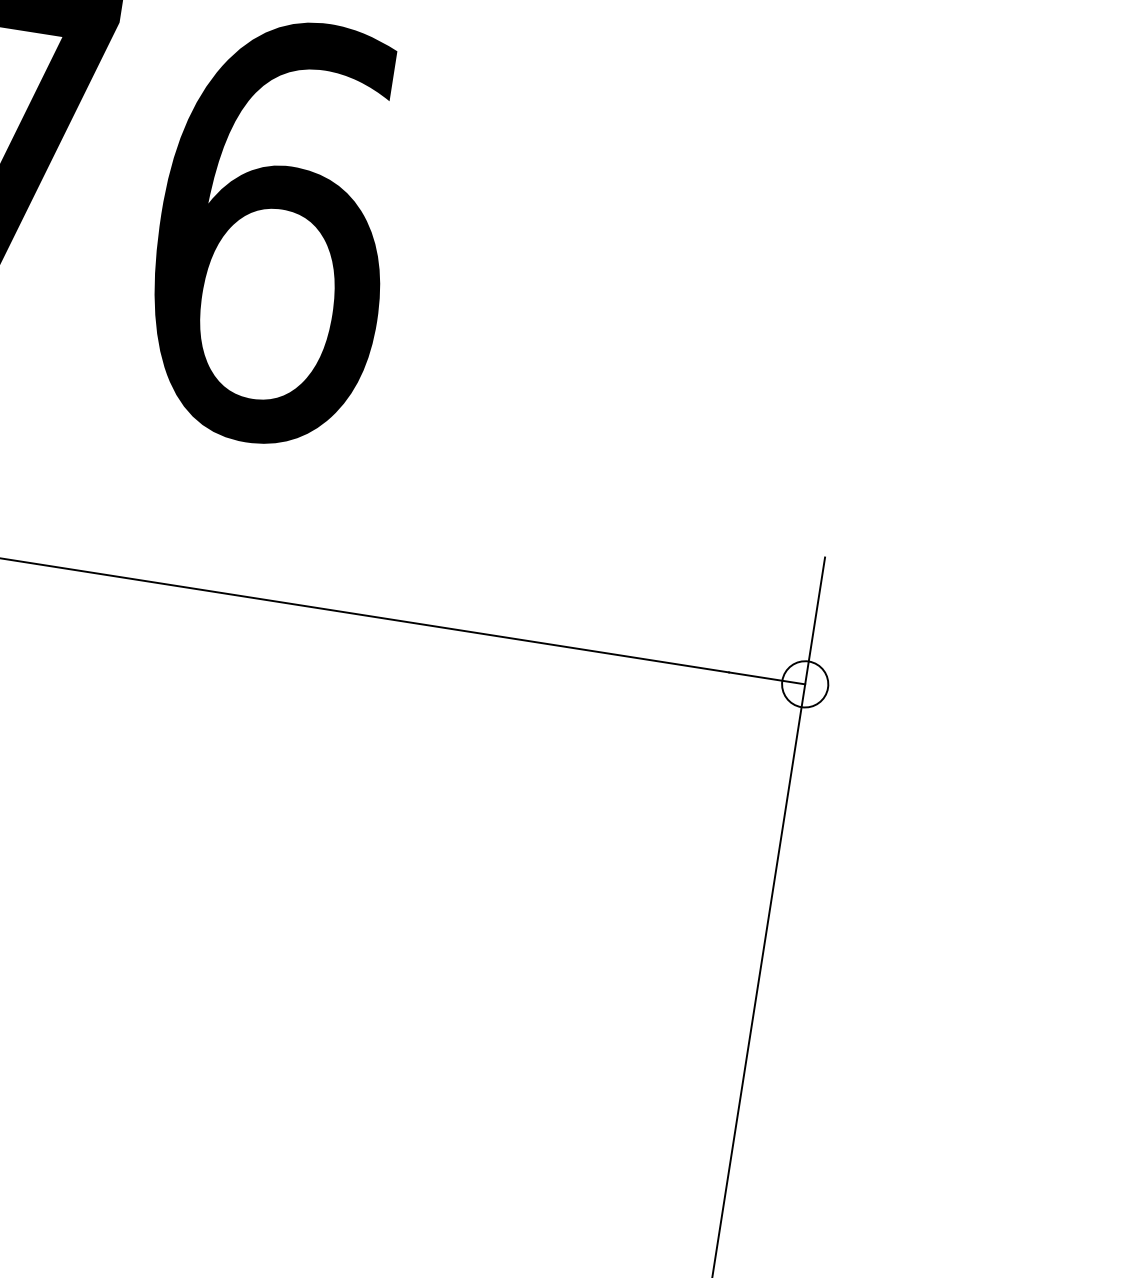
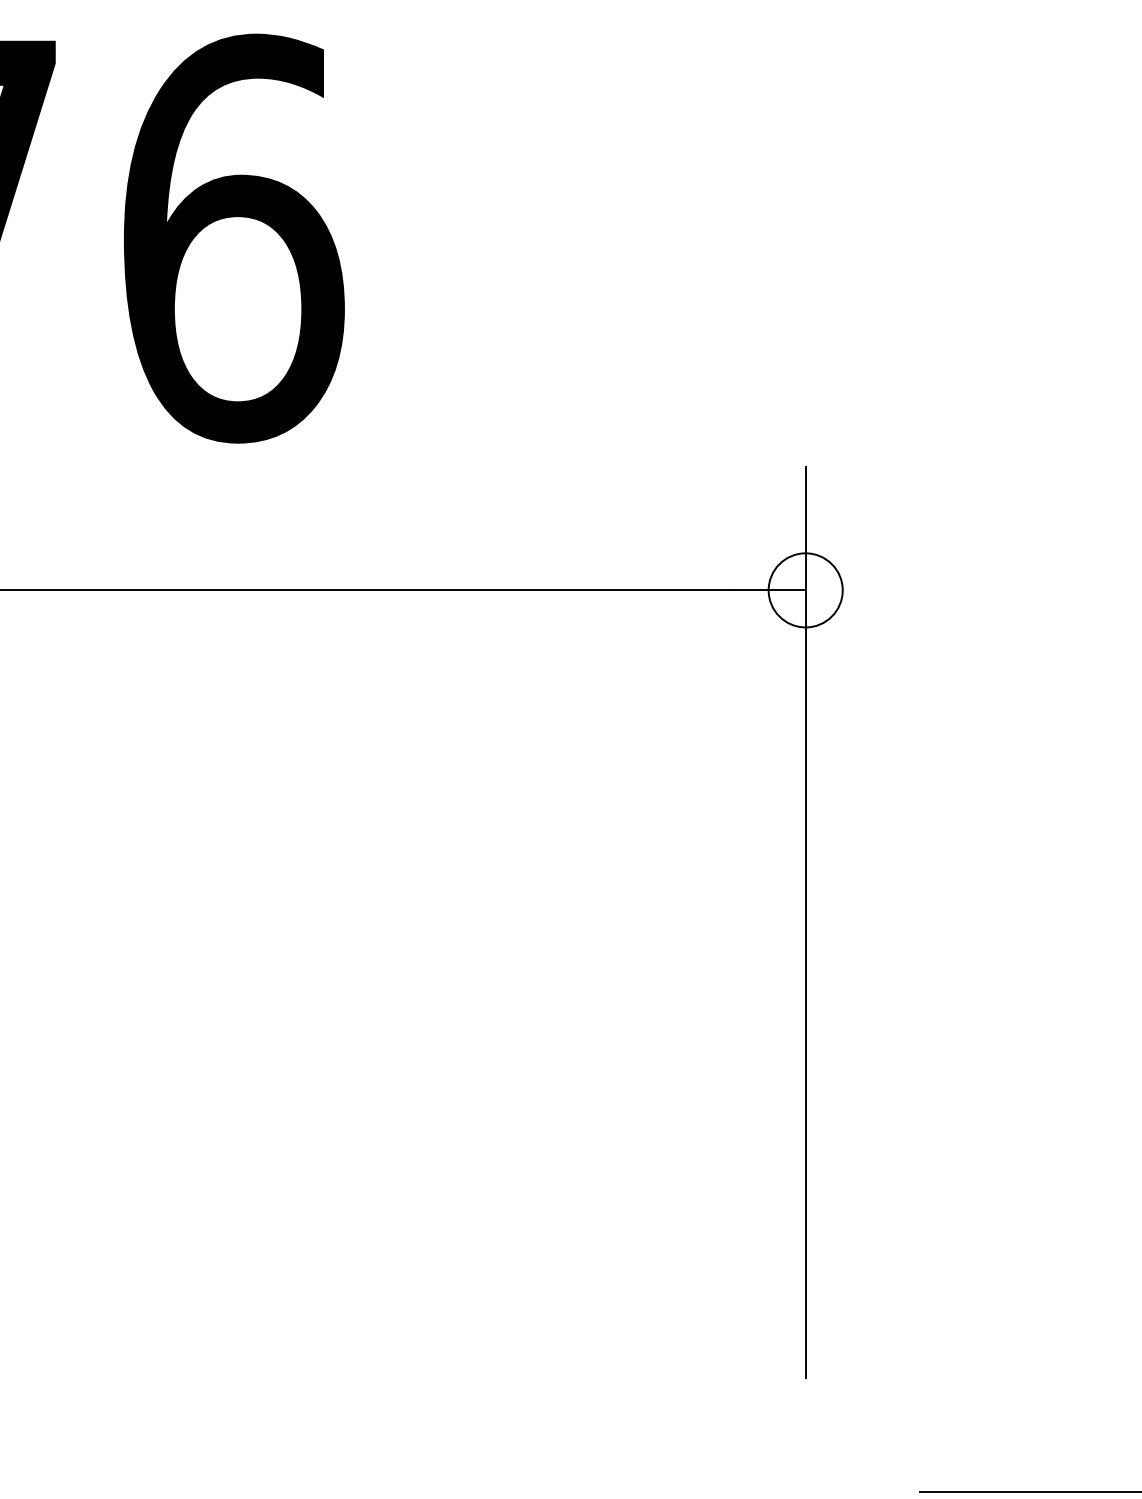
circle: (804, 684) -> (805, 590), size x1.67

